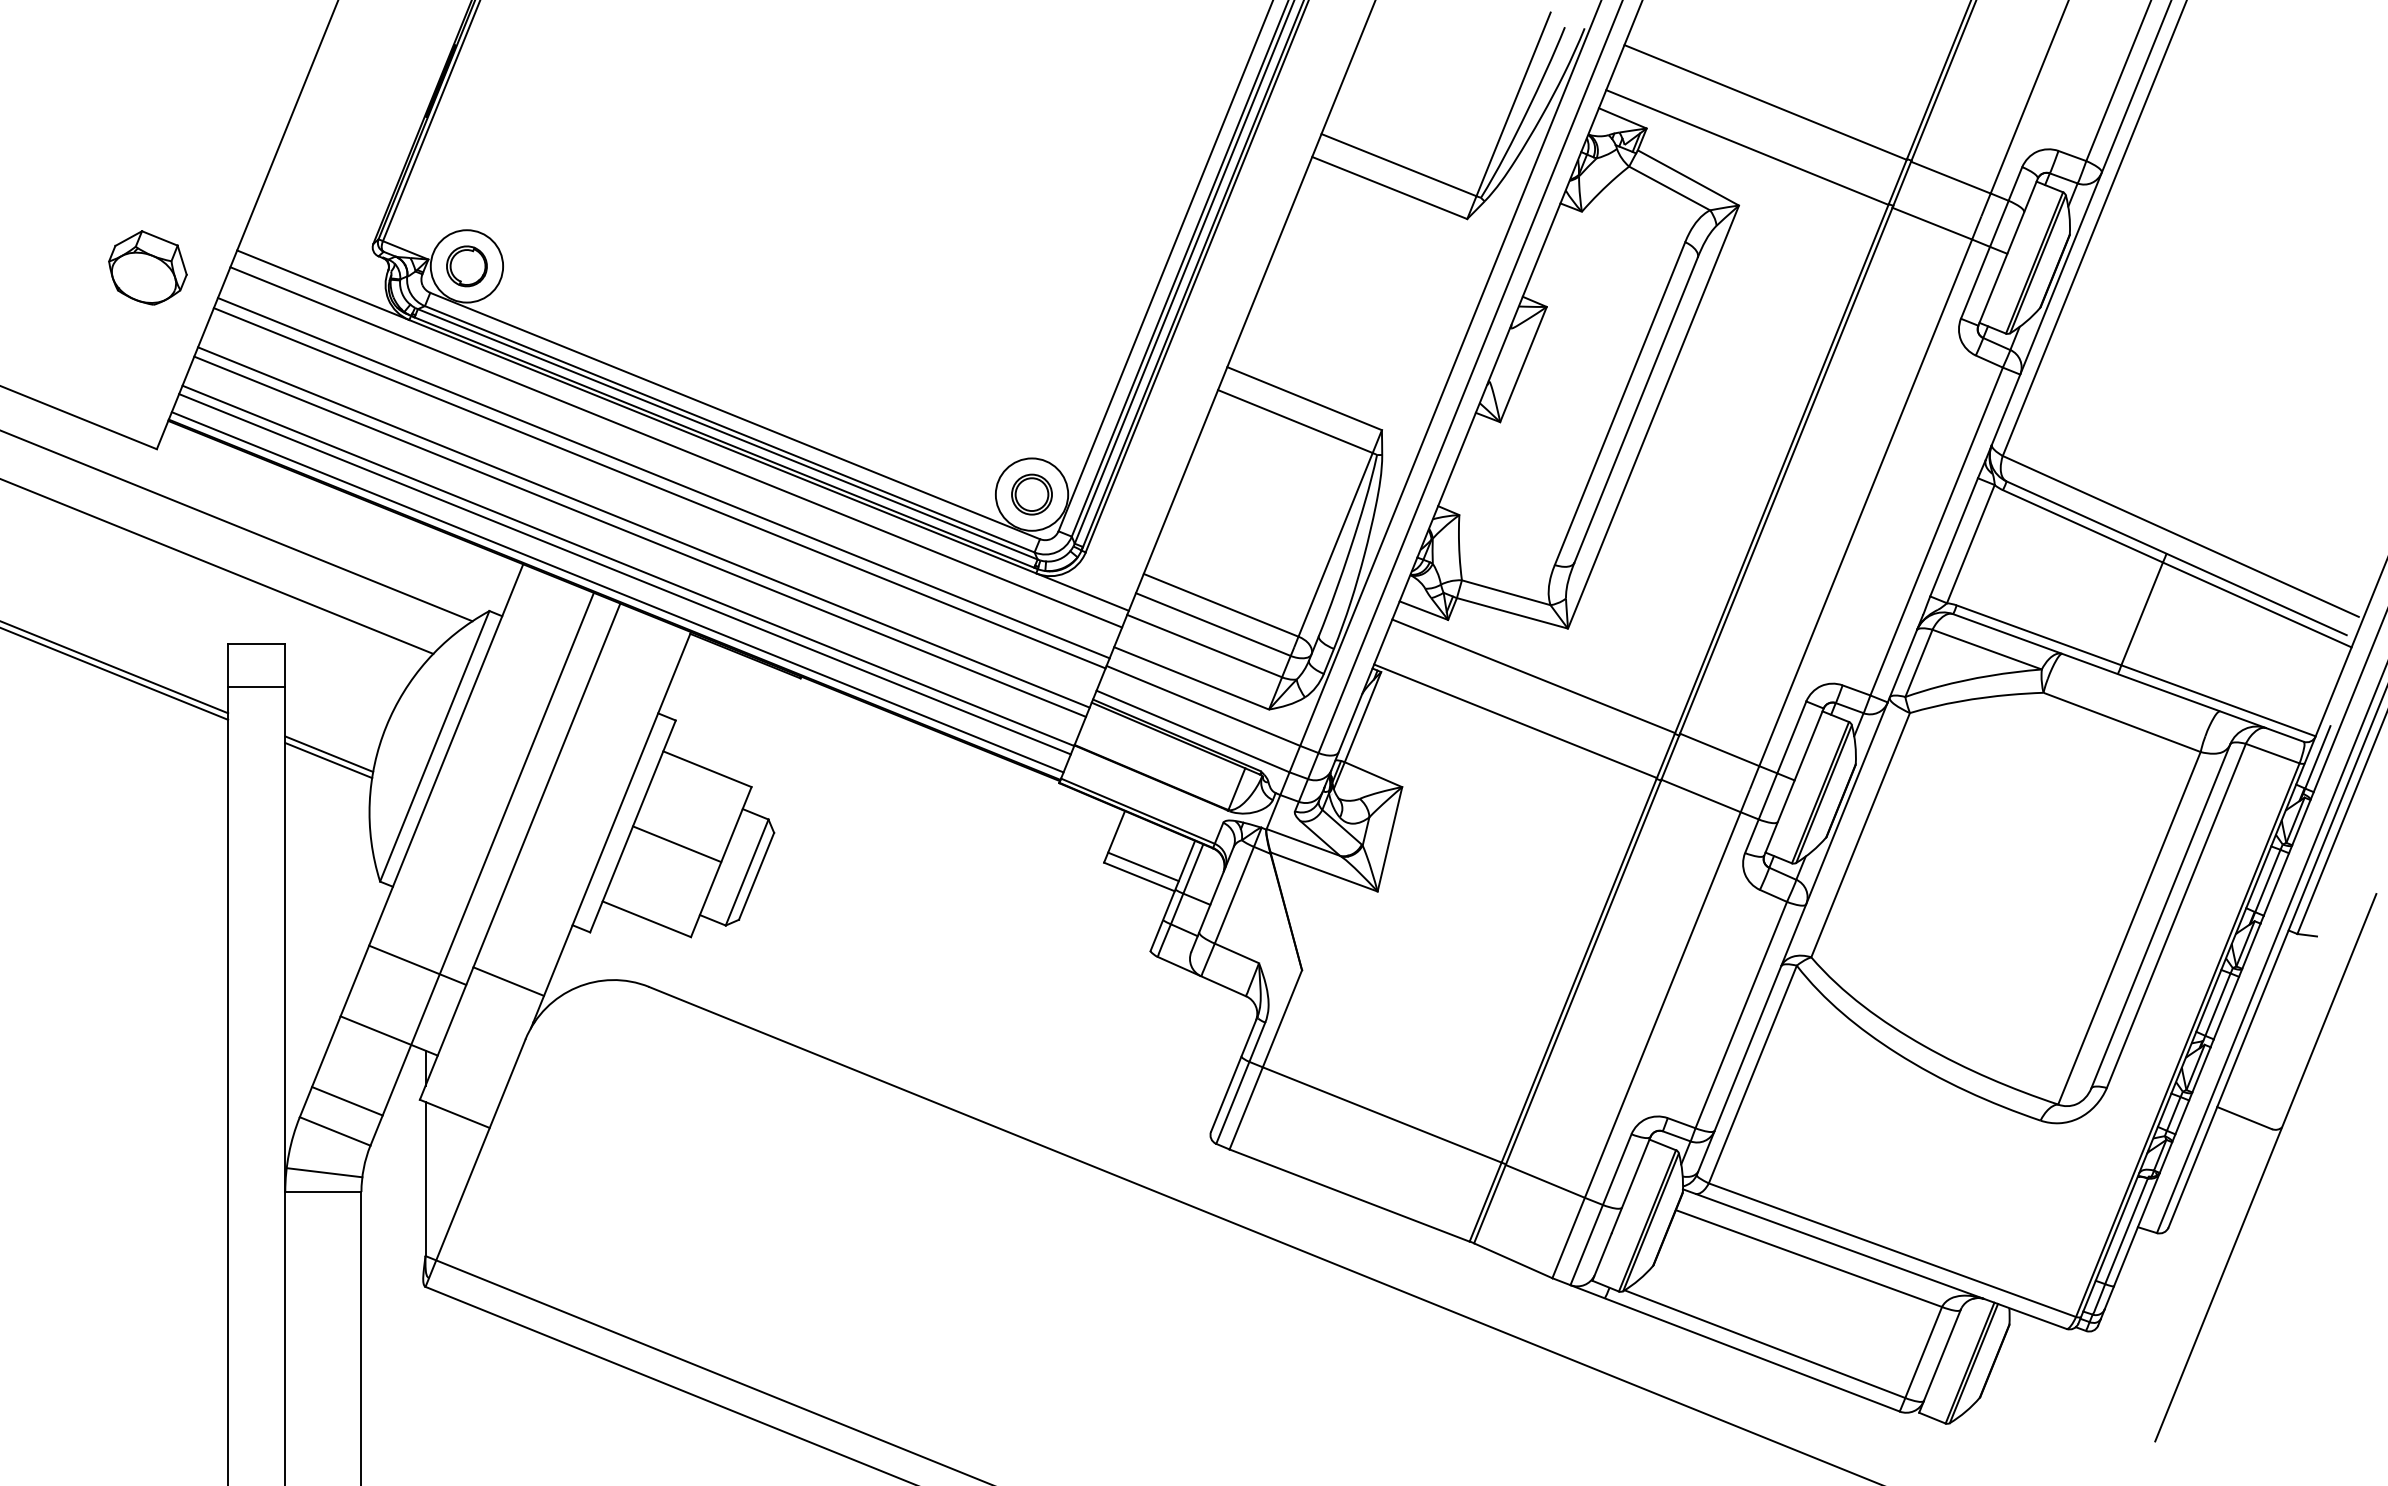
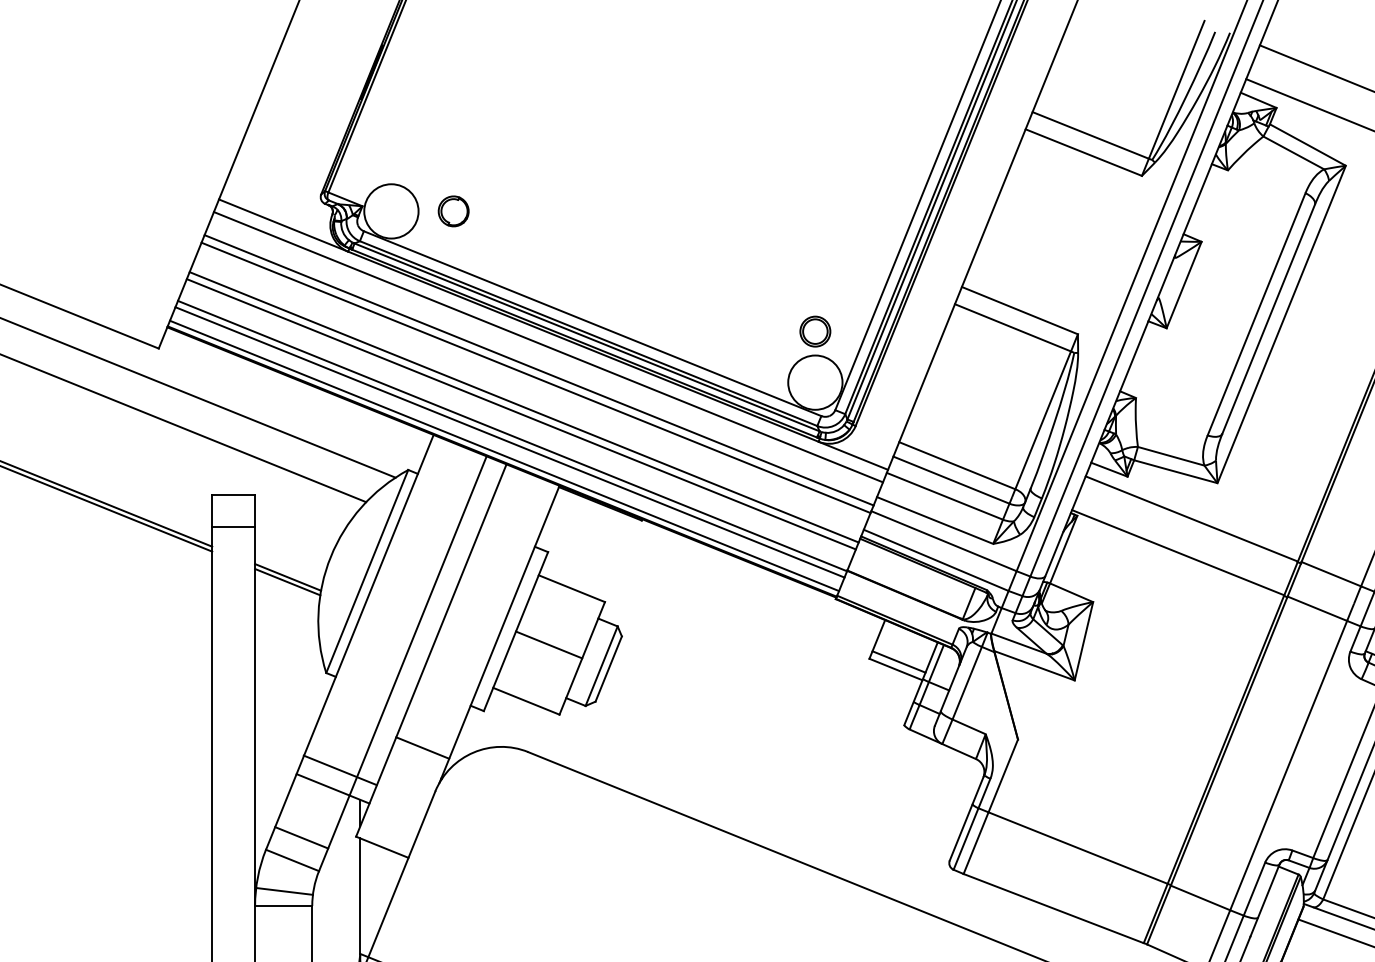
part: (466, 266) -> (453, 211), moved
part: (147, 267) -> (151, 212), removed
part: (1031, 494) -> (814, 331), moved
line: (417, 964) -> (340, 769), moved

